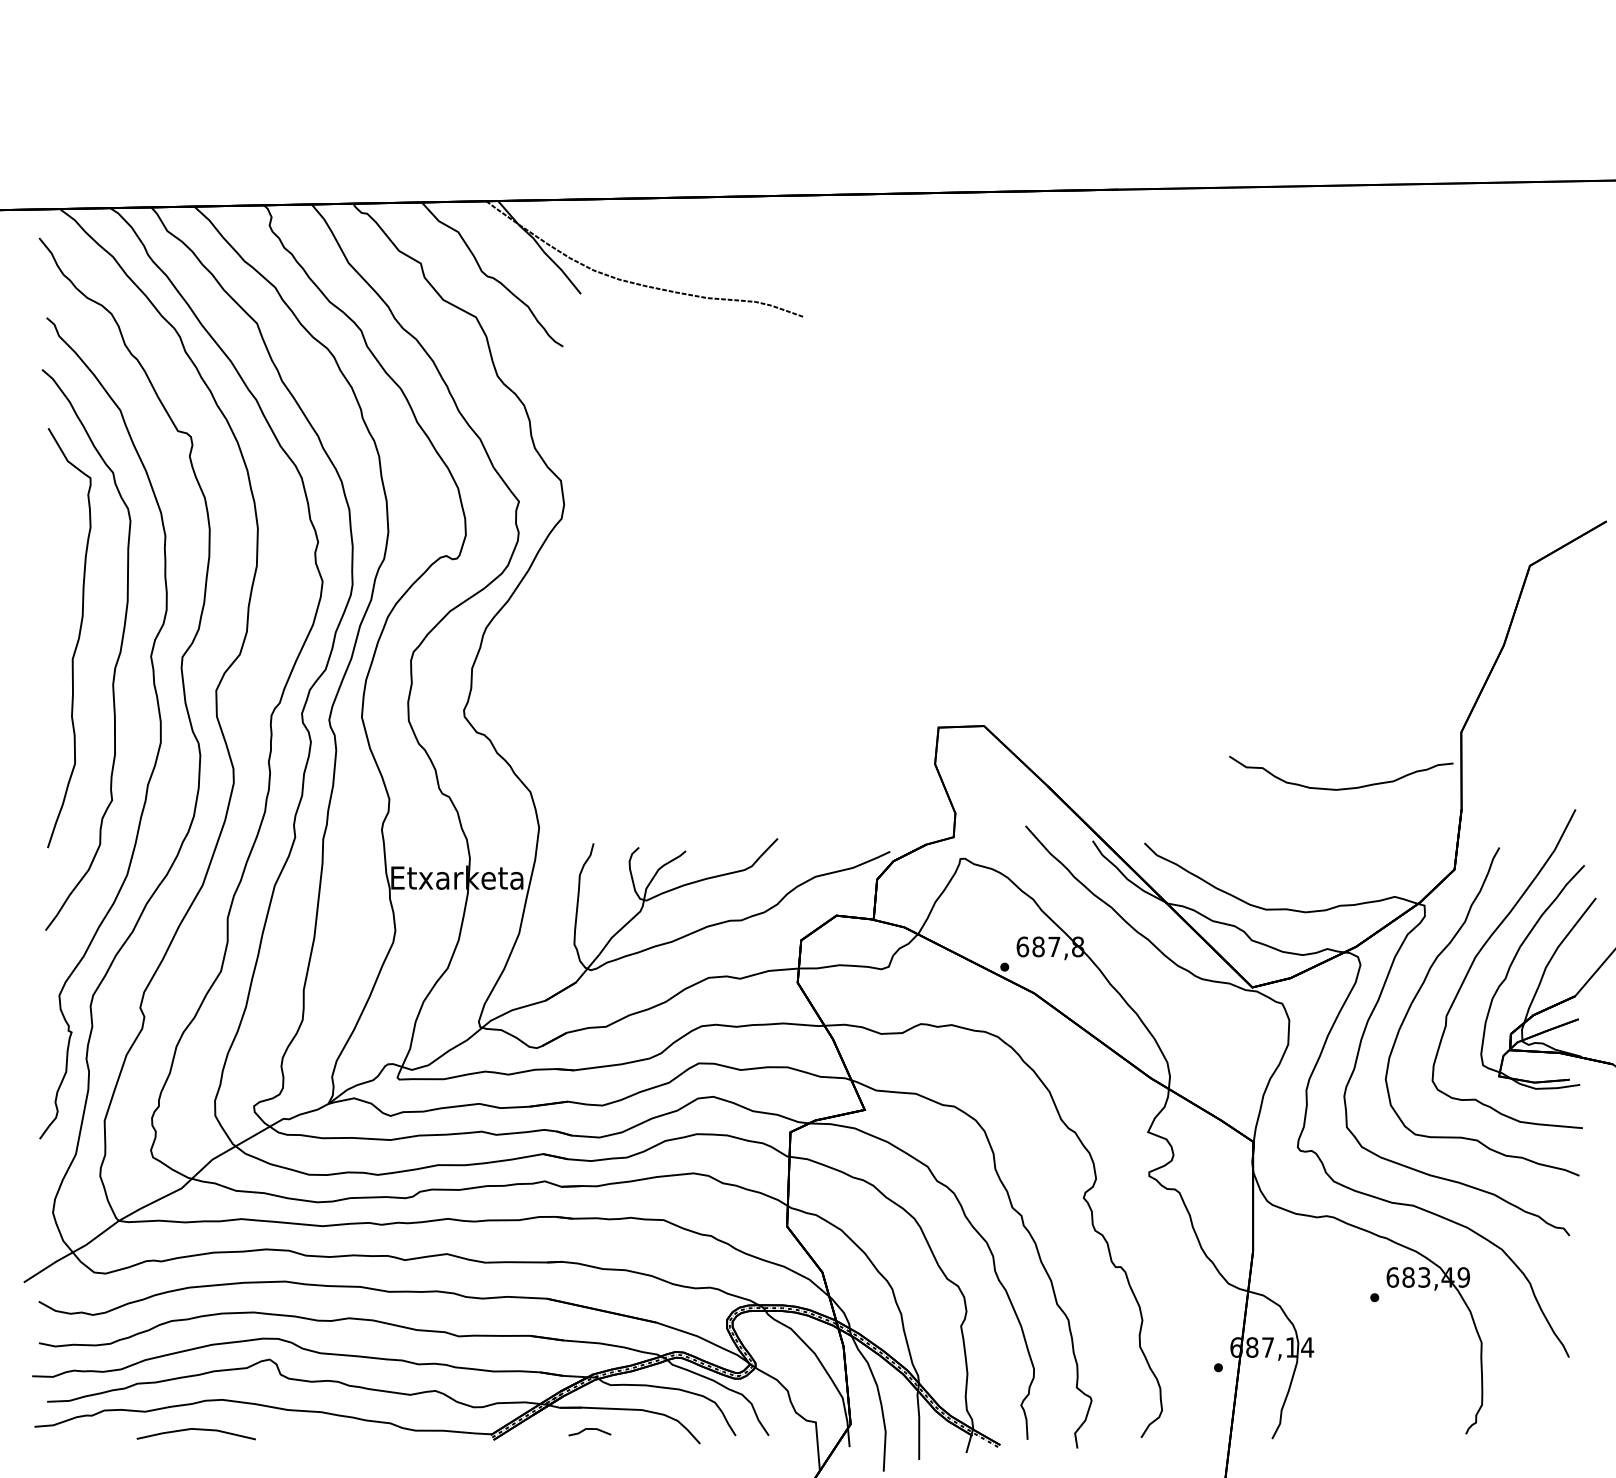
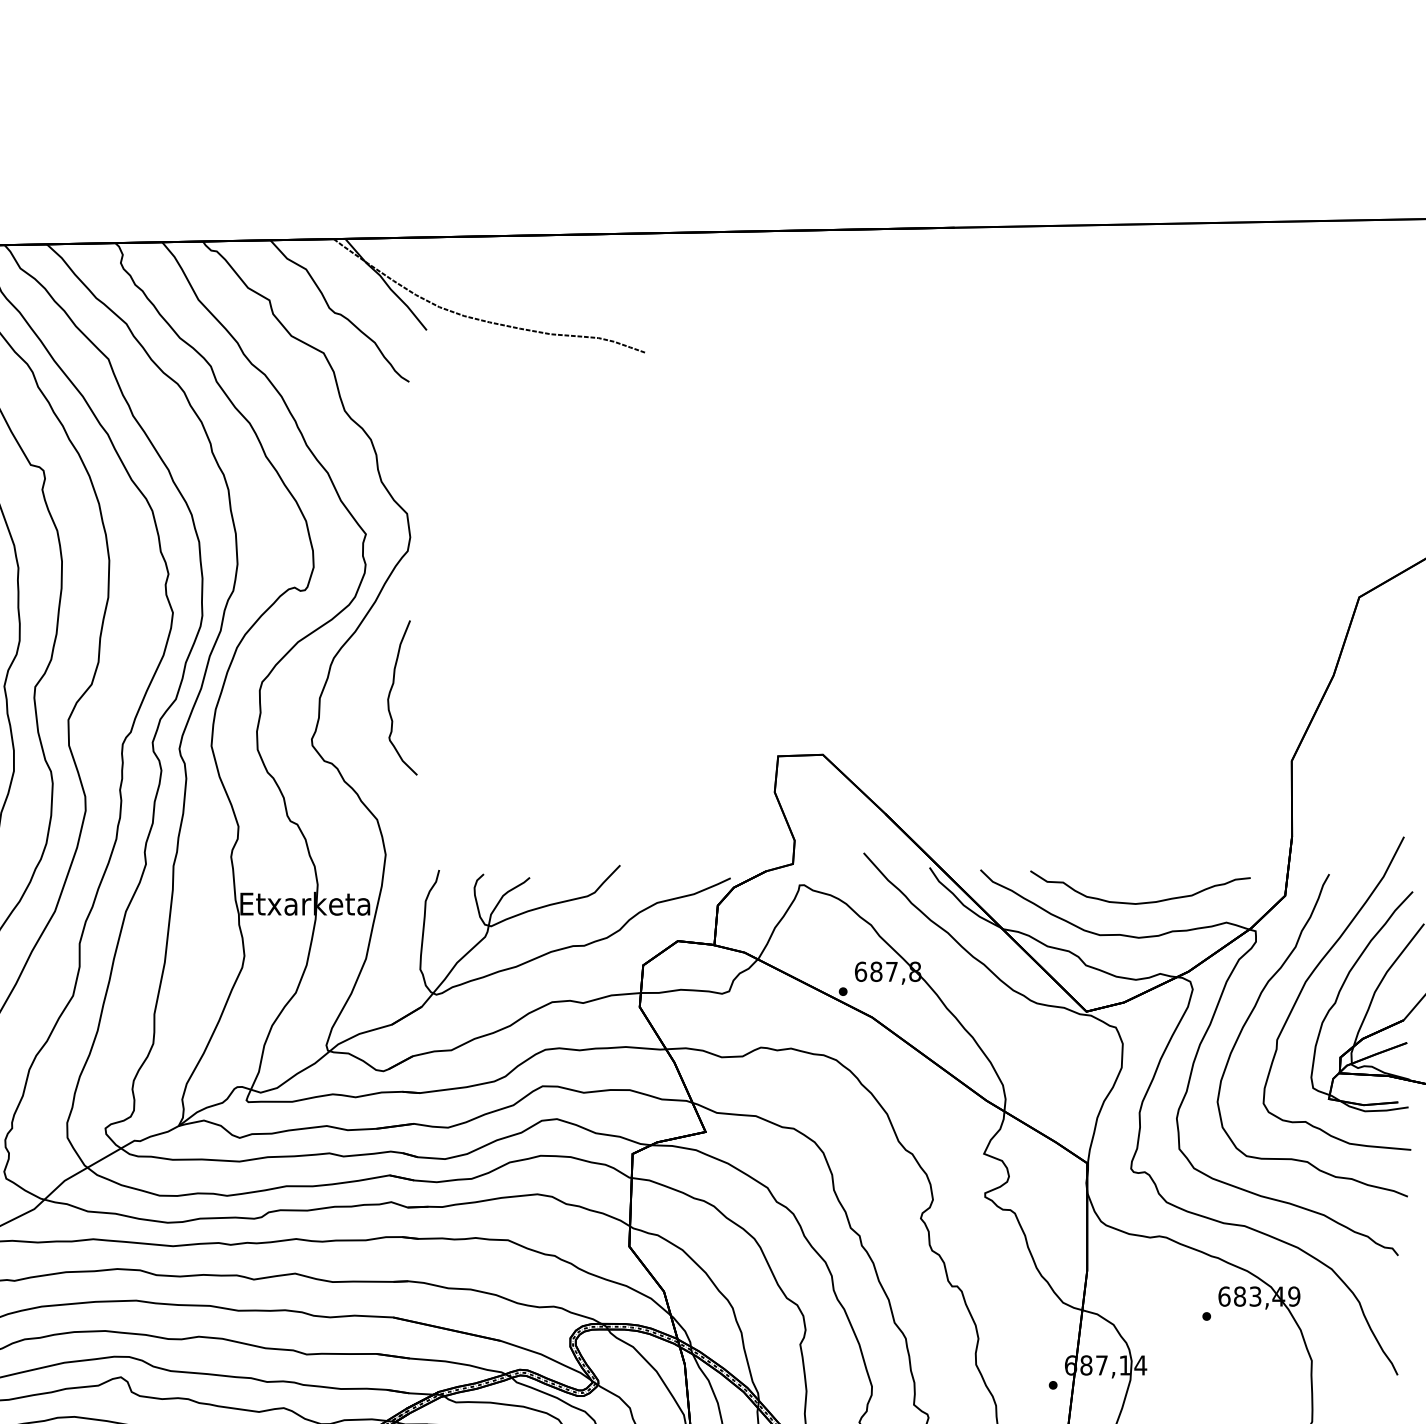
curve: (543, 667) -> (389, 697), added
curve: (1341, 788) -> (1140, 902), moved

